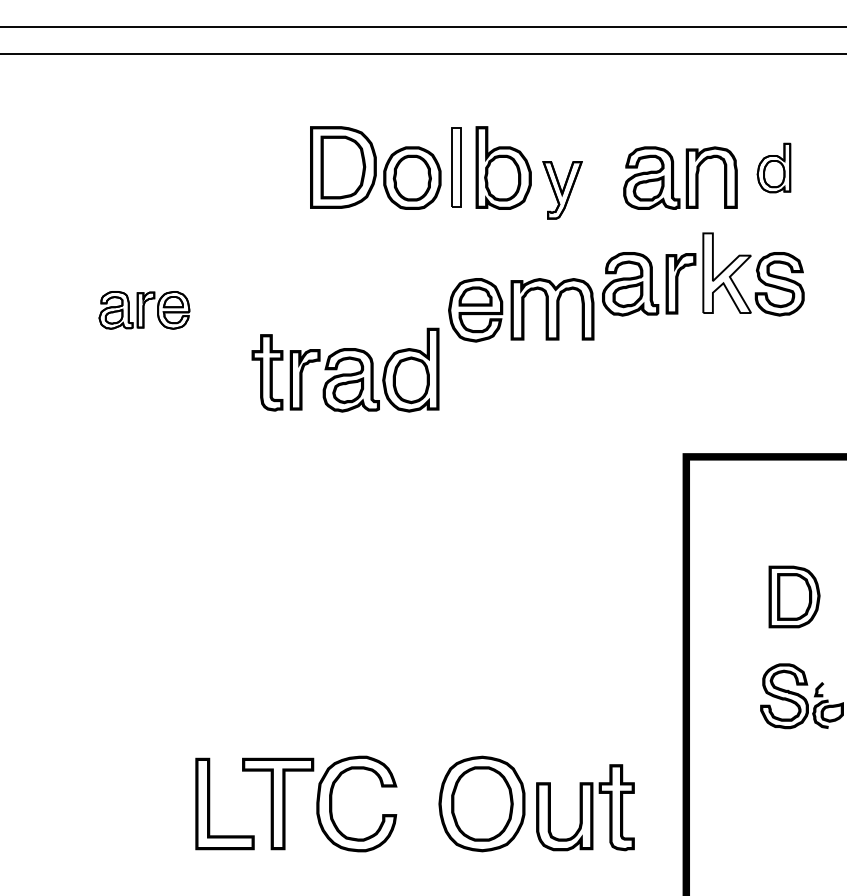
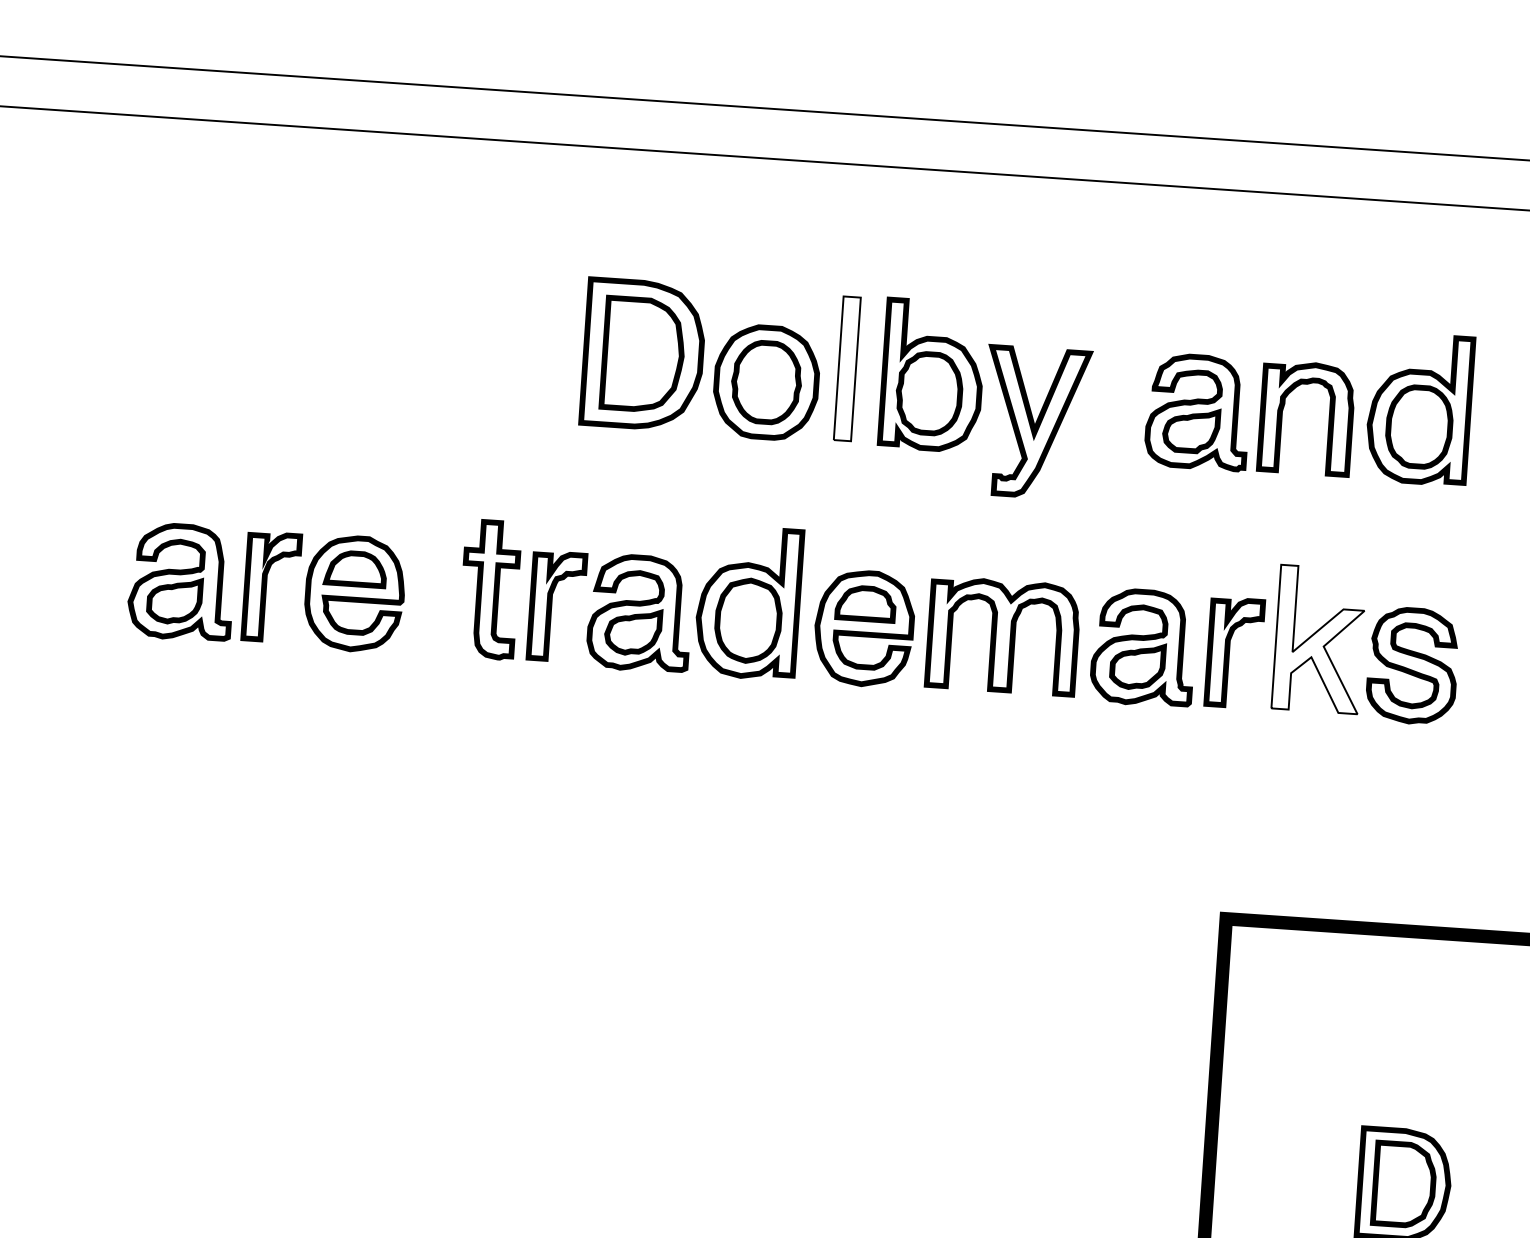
part: (773, 167) -> (1419, 407), size x1.67
part: (562, 190) -> (1035, 423), size x1.43
part: (703, 274) -> (1276, 638), moved
part: (144, 310) -> (267, 588), size x1.67
part: (345, 369) -> (630, 593), moved

